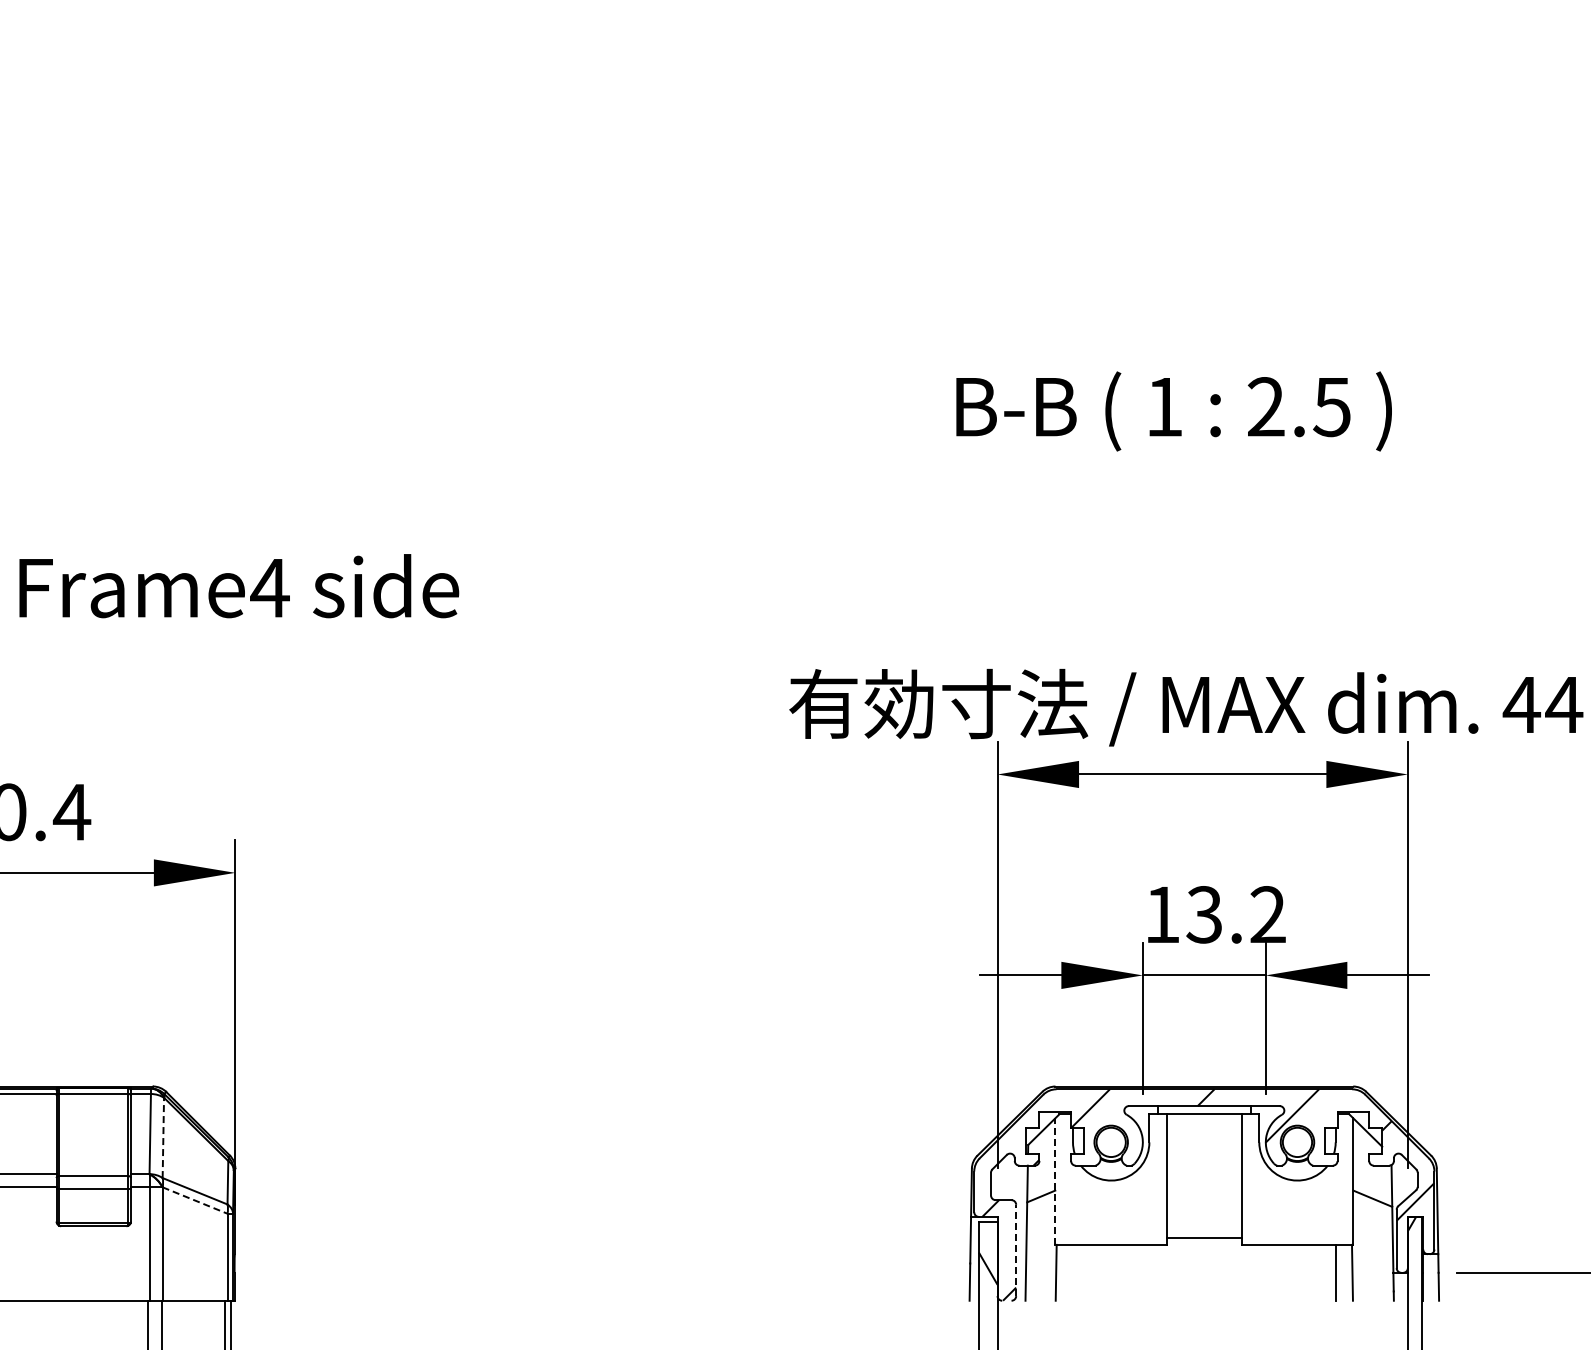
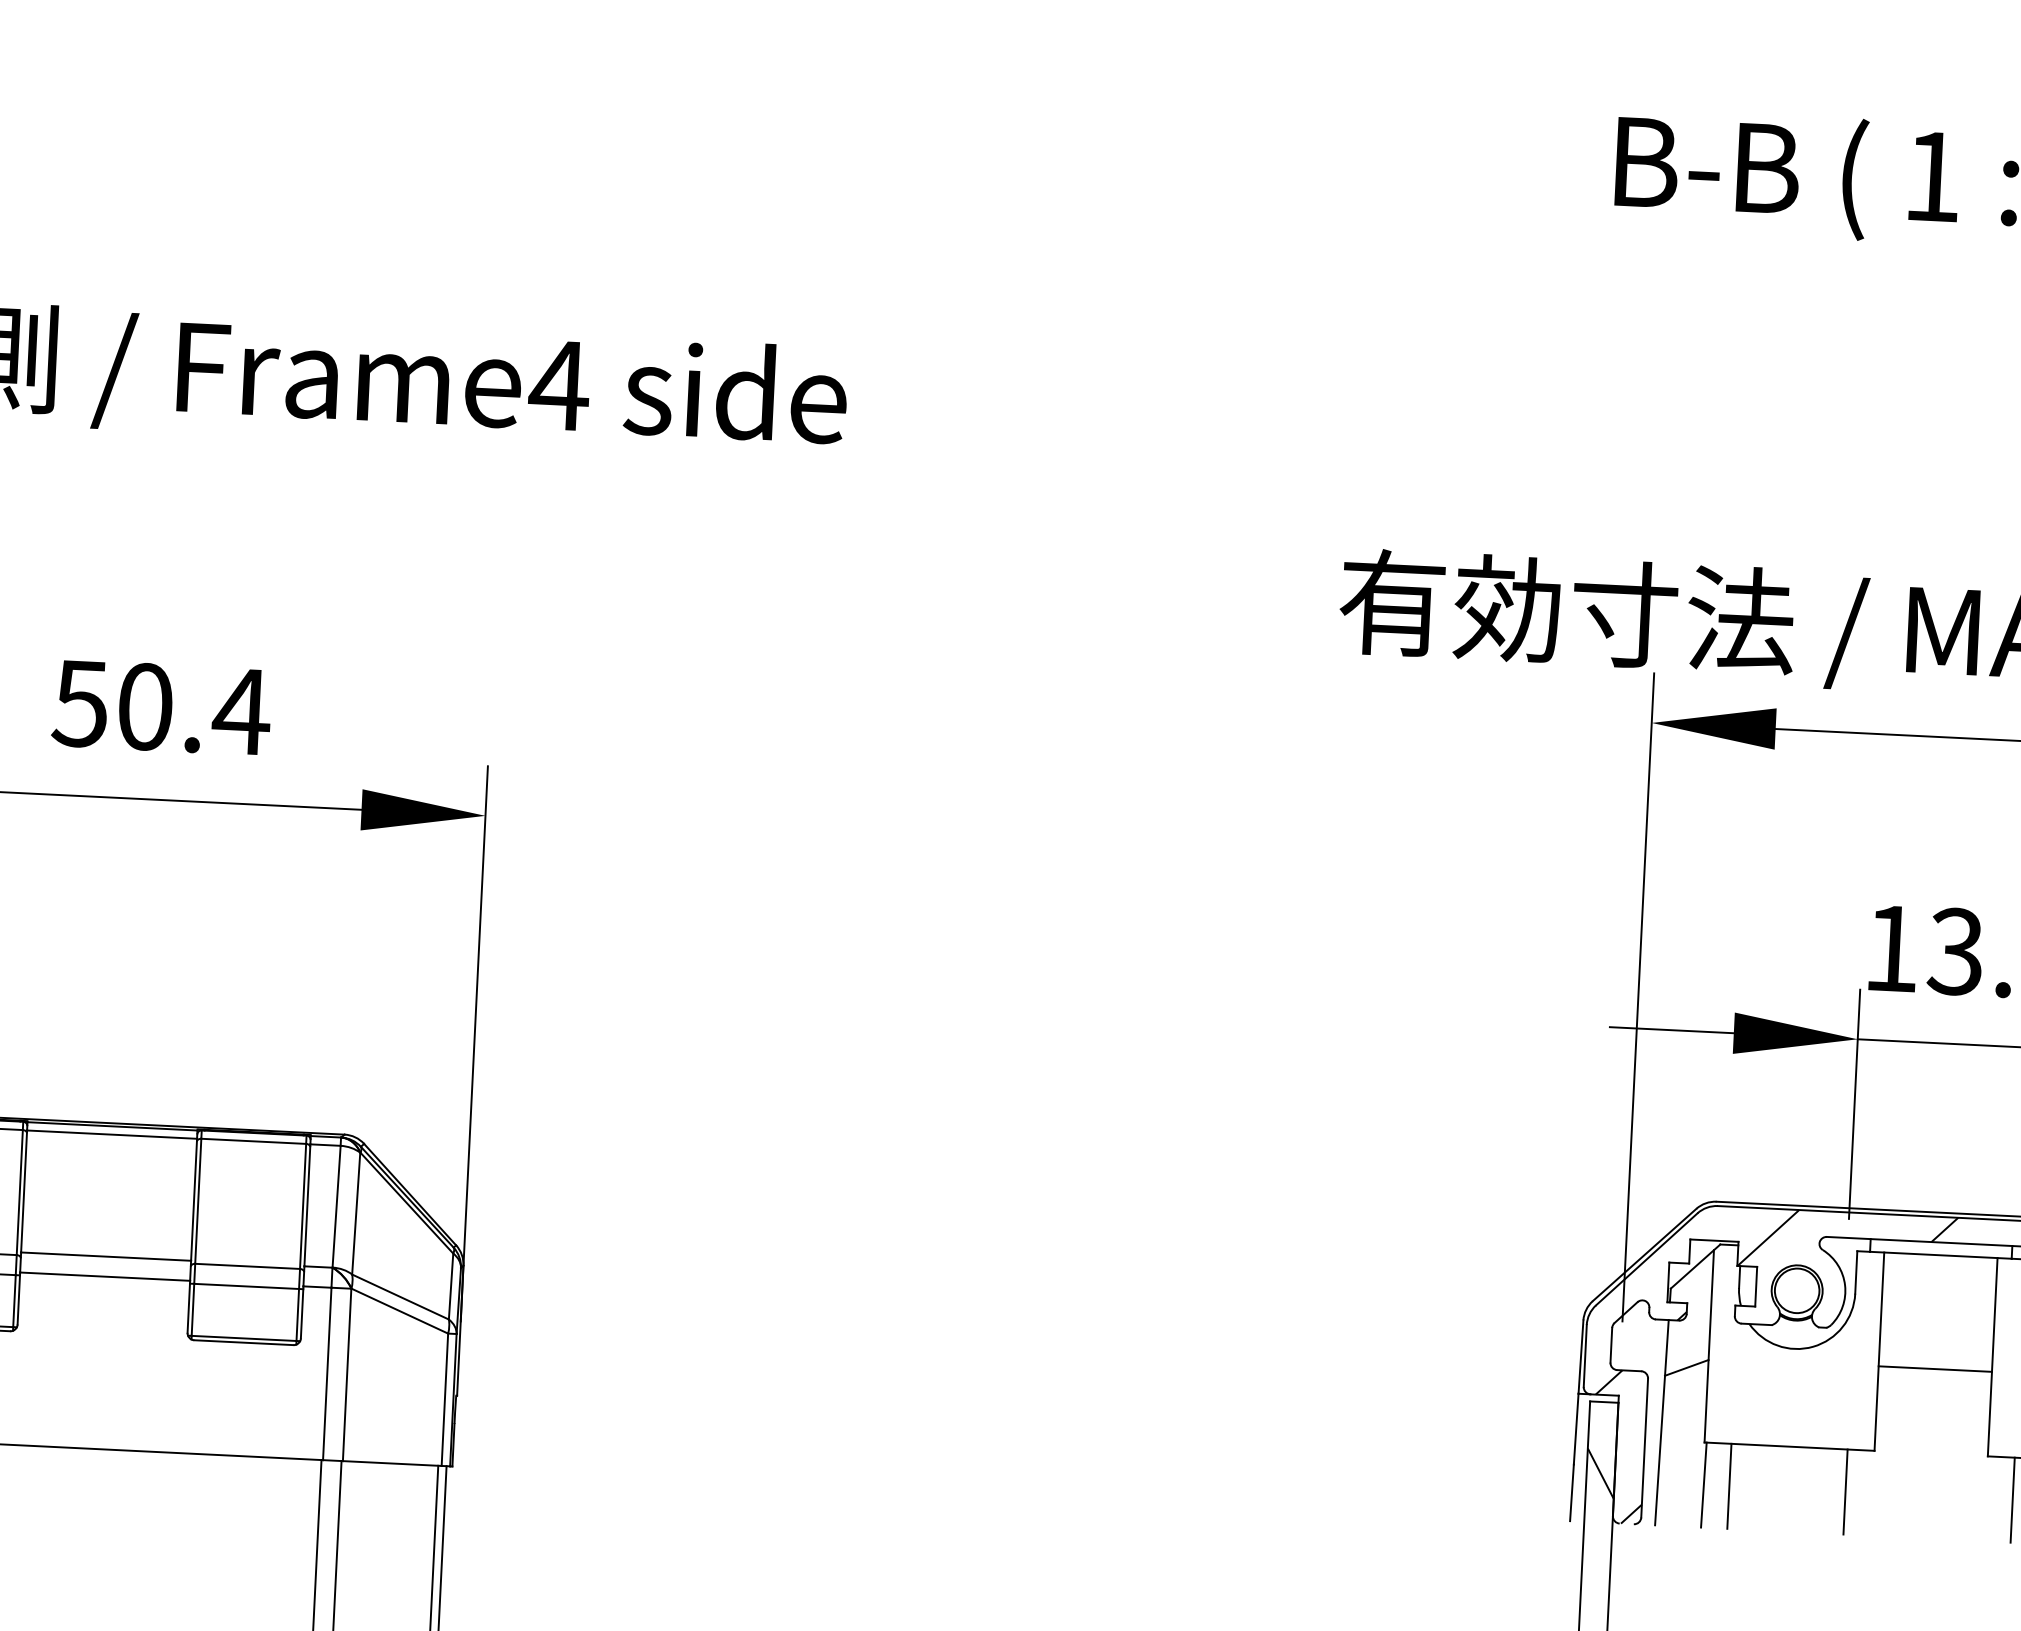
line: (163, 1137) -> (356, 1212), dashed -> solid
line: (1055, 1181) -> (1709, 1346), dashed -> solid
line: (195, 1200) -> (400, 1311), dashed -> solid
line: (1204, 1238) -> (1935, 1369), moved
line: (1016, 1250) -> (1645, 1448), dashed -> solid
line: (1073, 1272) -> (1730, 1485), added
line: (1149, 1272) -> (1845, 1491), added
line: (1259, 1272) -> (2013, 1499), added

